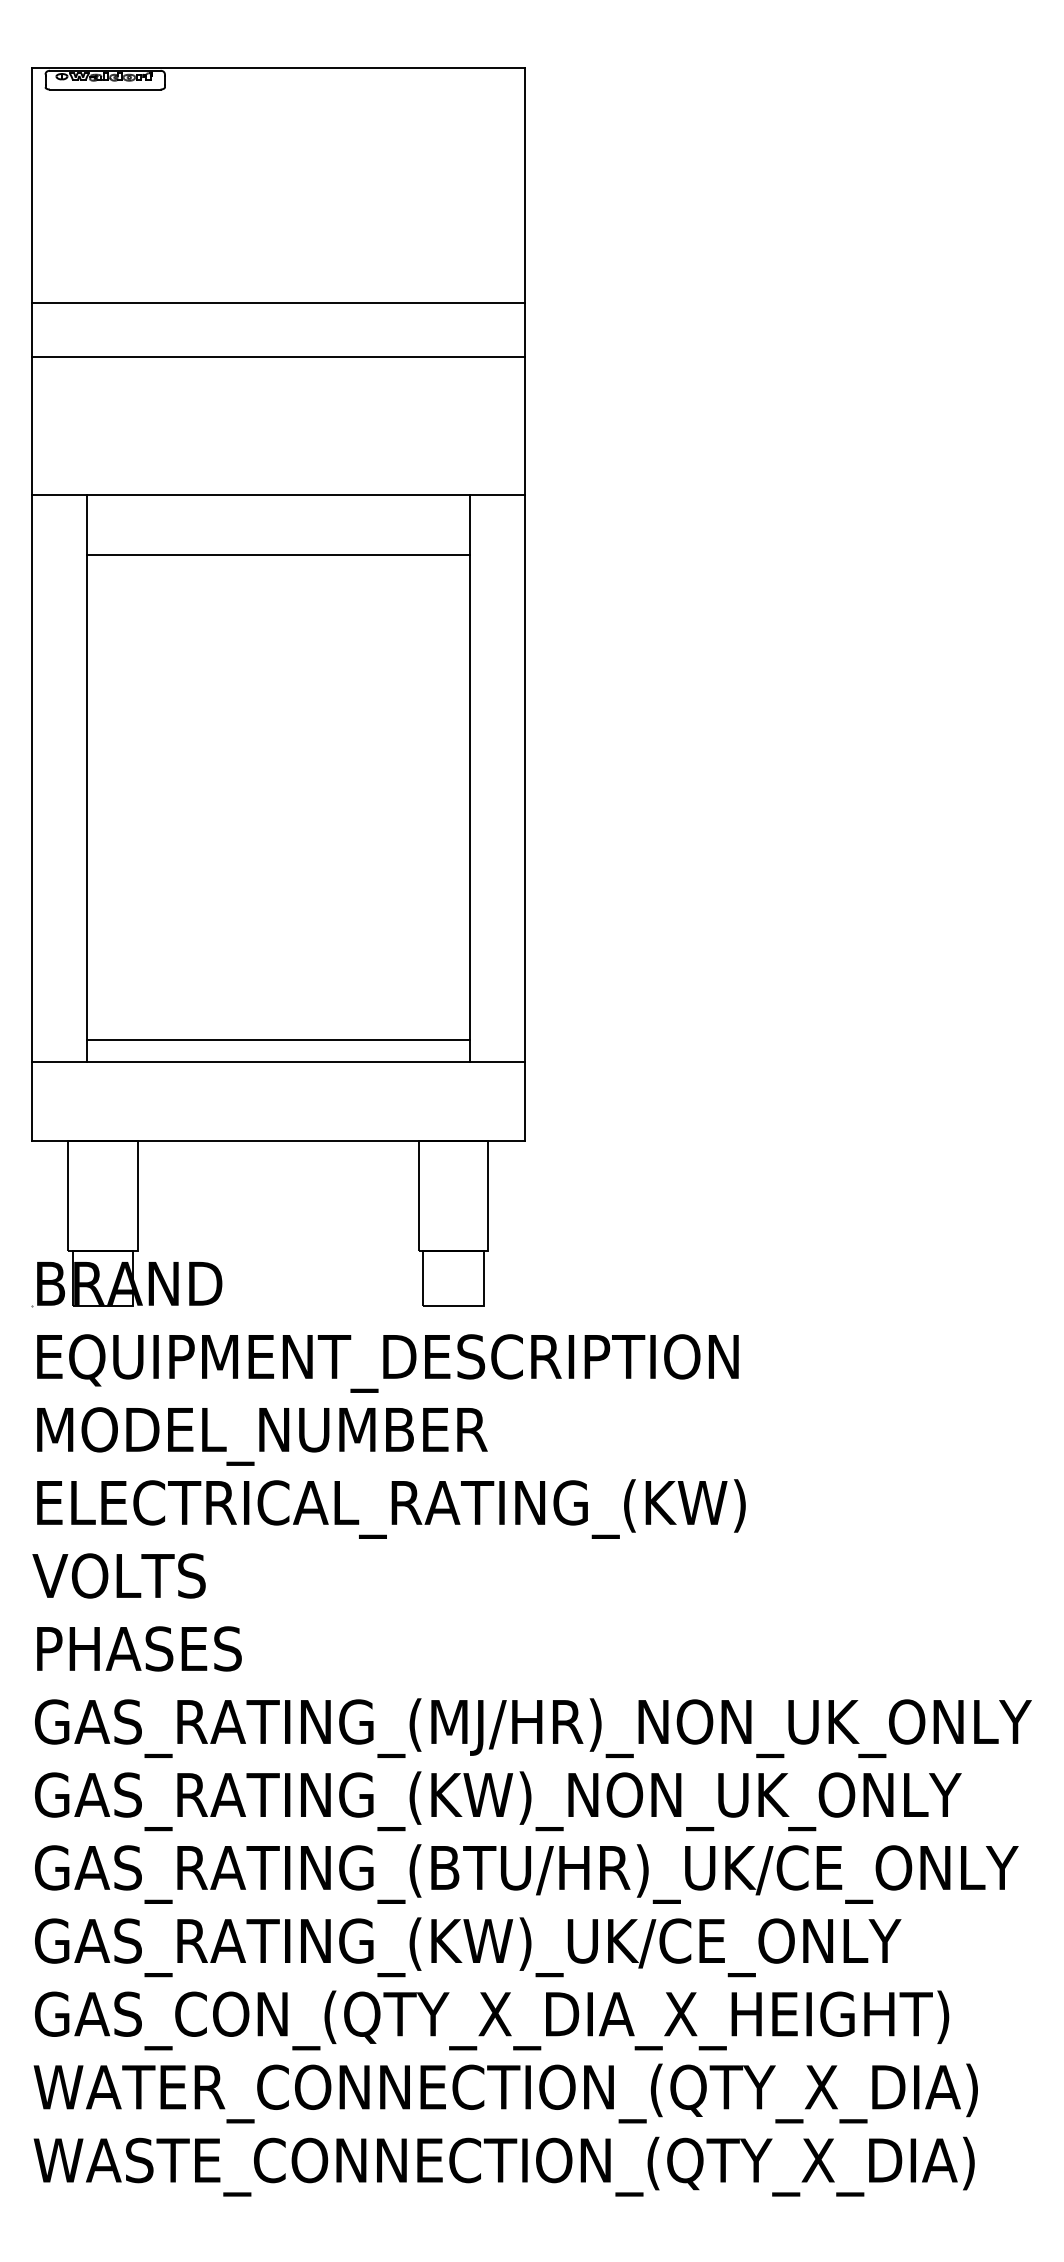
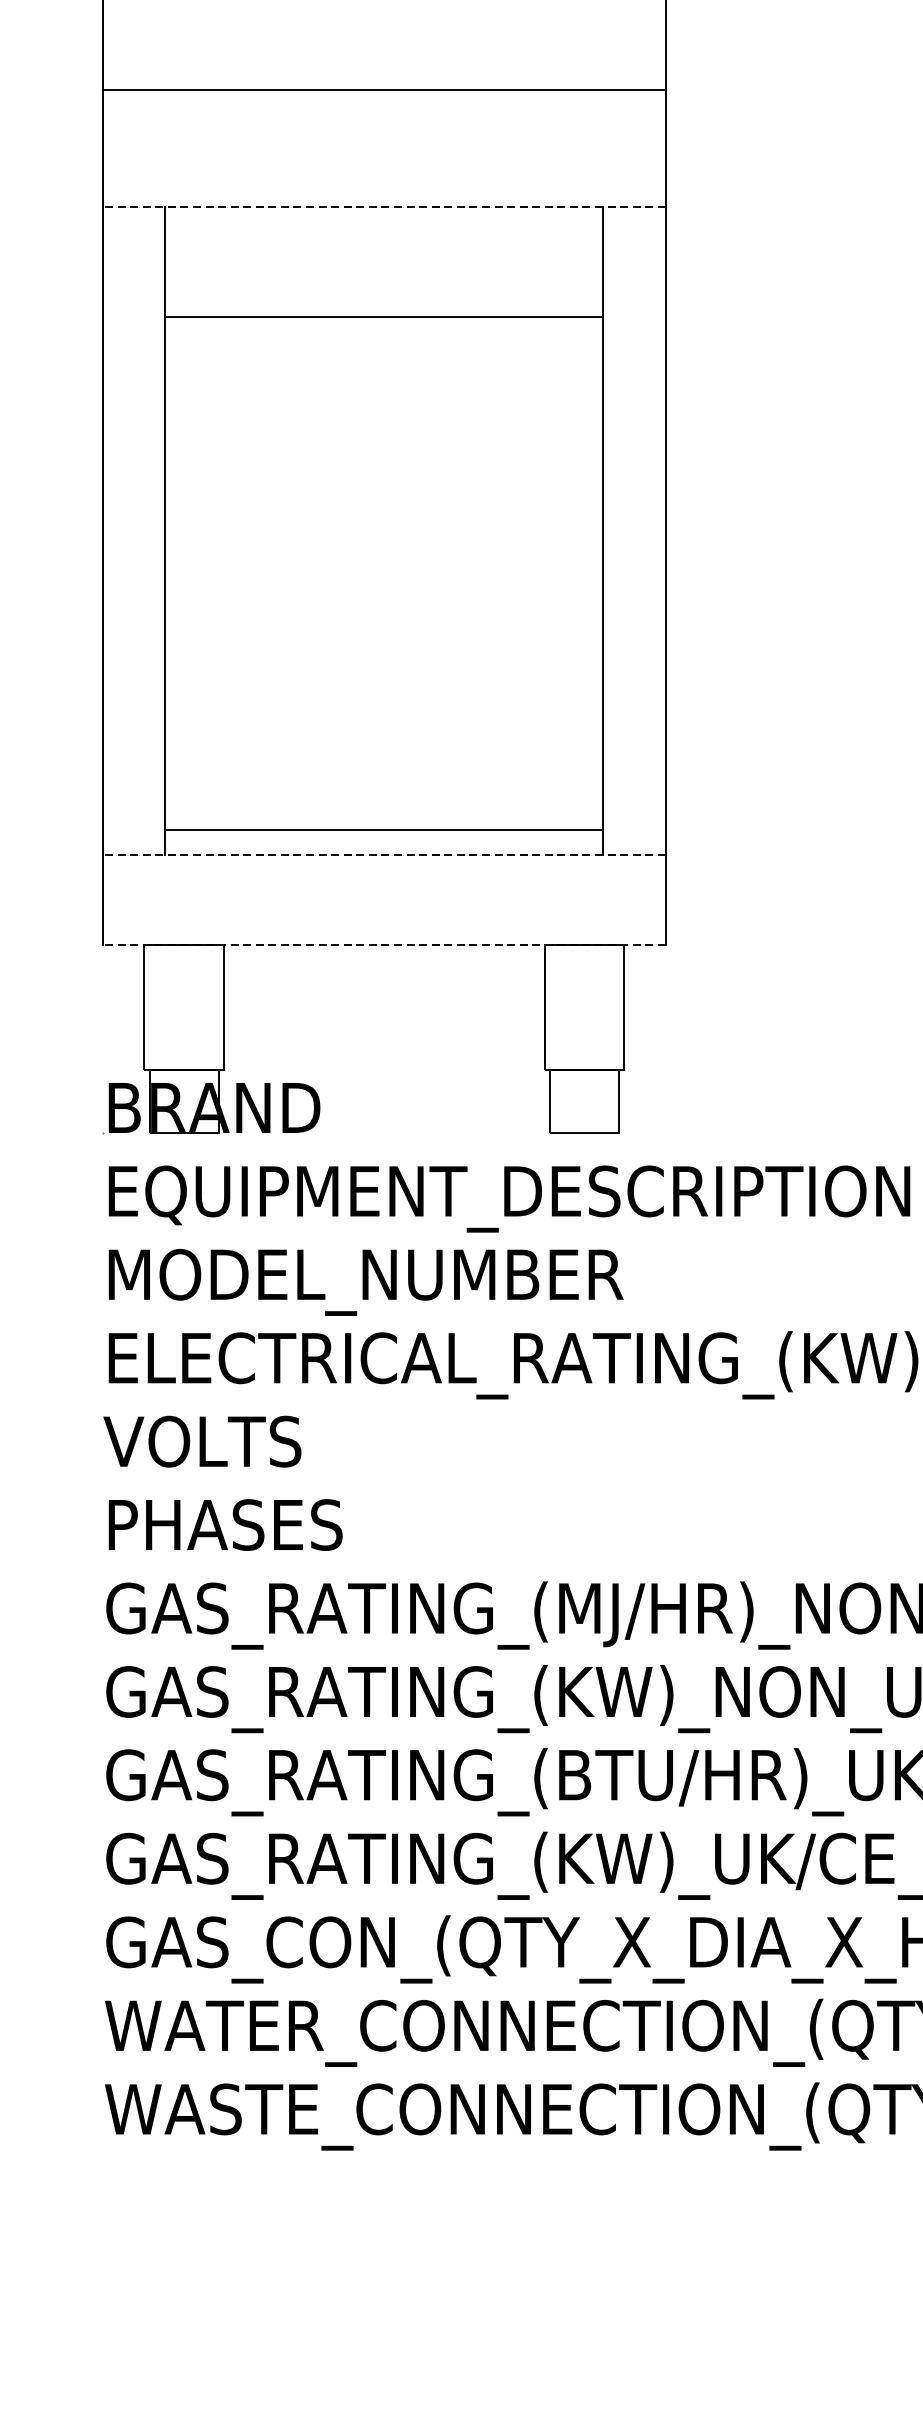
line: (277, 357) -> (383, 90), moved
line: (277, 495) -> (383, 207), solid -> dashed
line: (278, 555) -> (384, 317), moved
line: (277, 1061) -> (383, 854), solid -> dashed
line: (277, 1141) -> (383, 945), solid -> dashed

